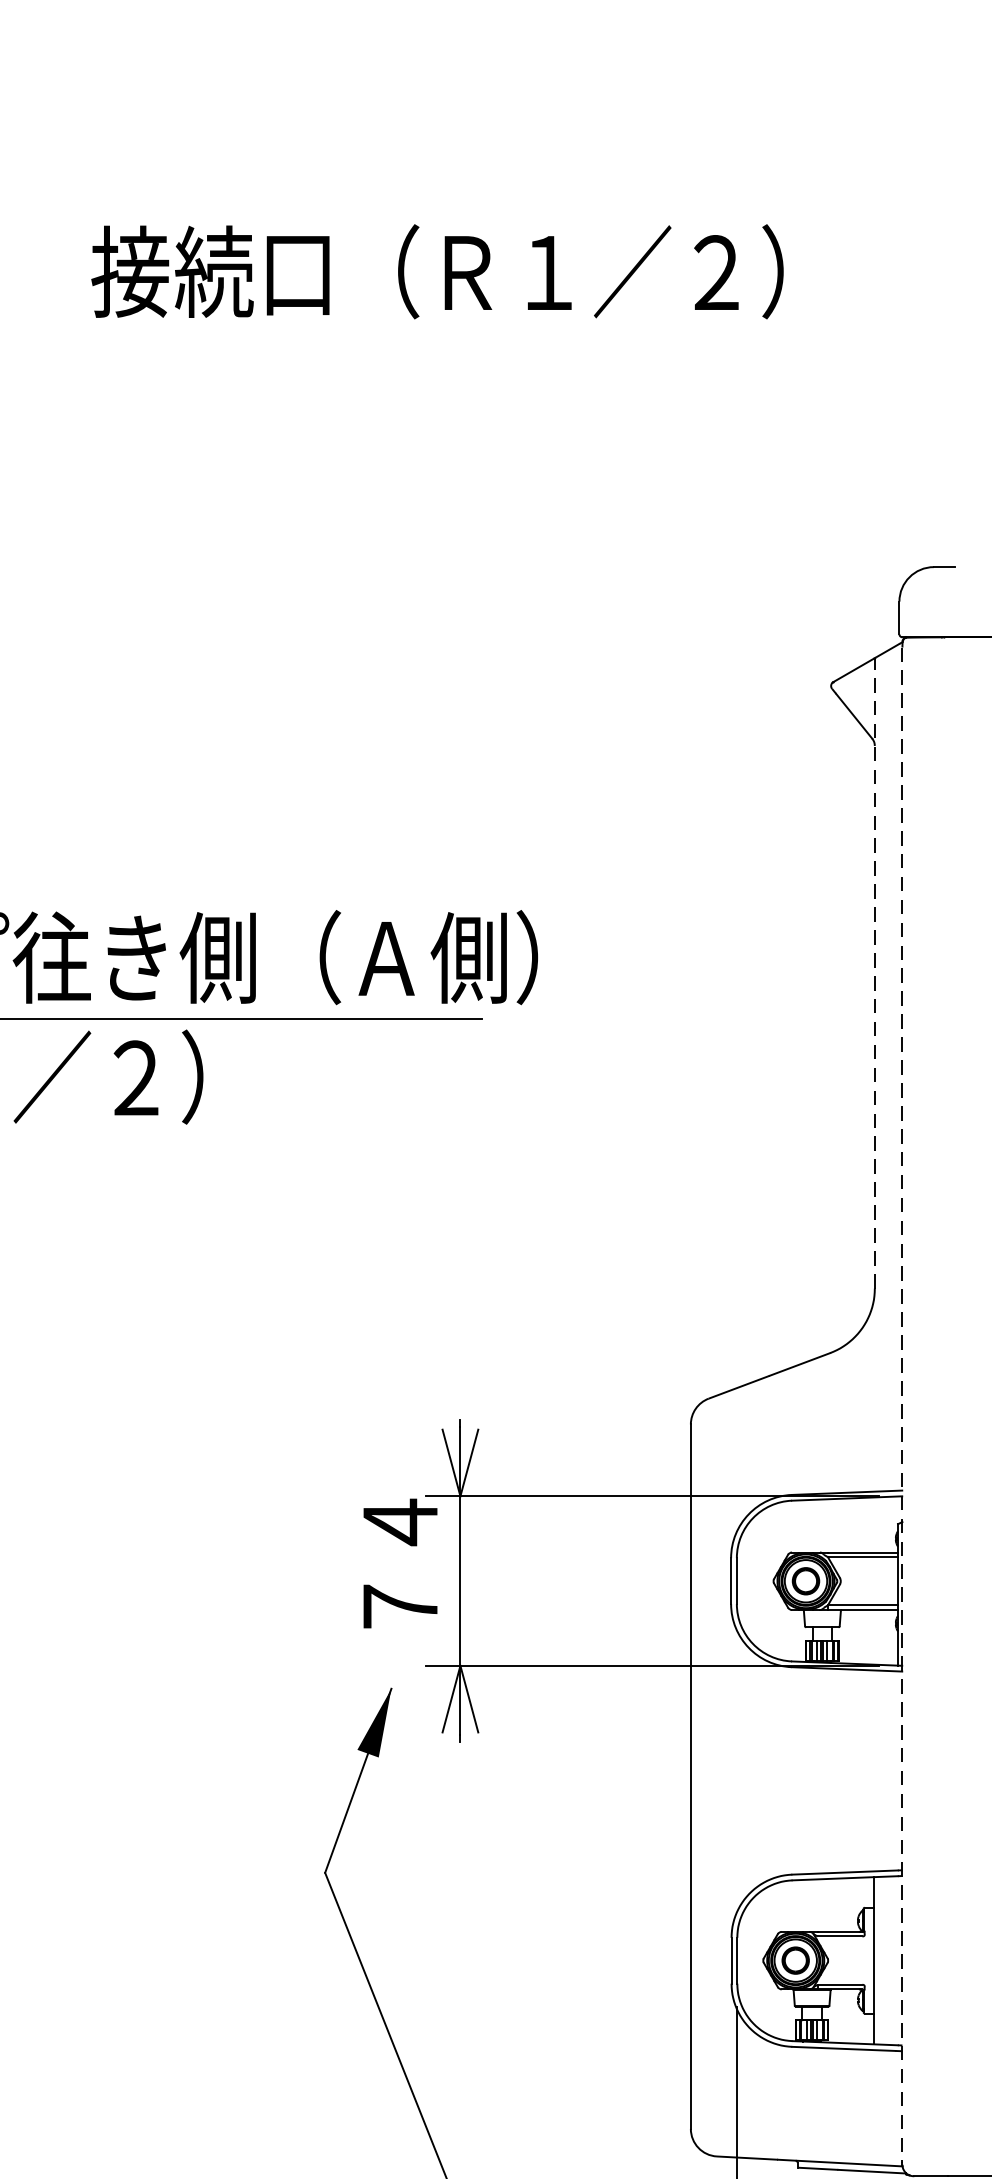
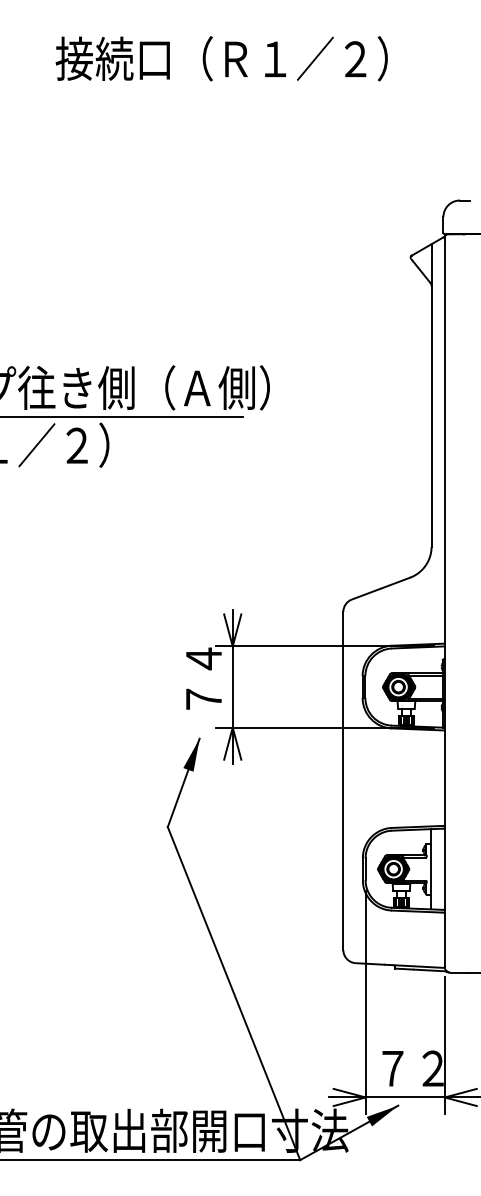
line: (874, 973) -> (431, 395), dashed -> solid
line: (901, 1404) -> (444, 602), dashed -> solid

